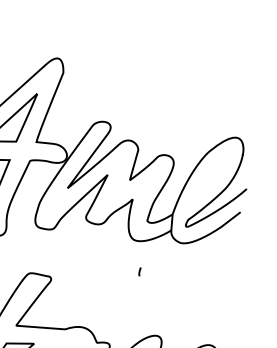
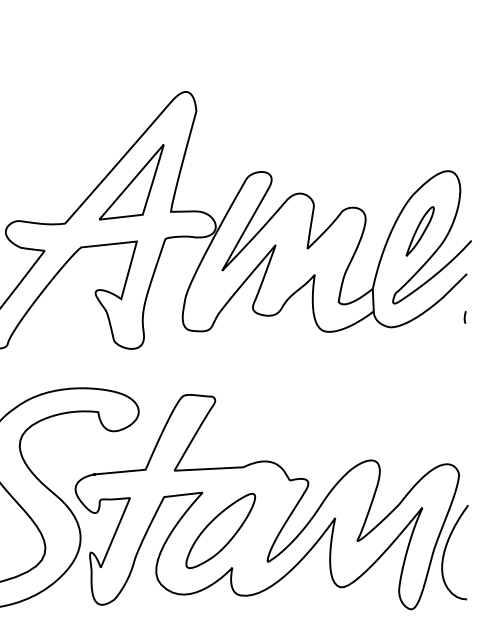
part: (210, 177) -> (419, 231), added
line: (139, 271) -> (464, 317), moved

